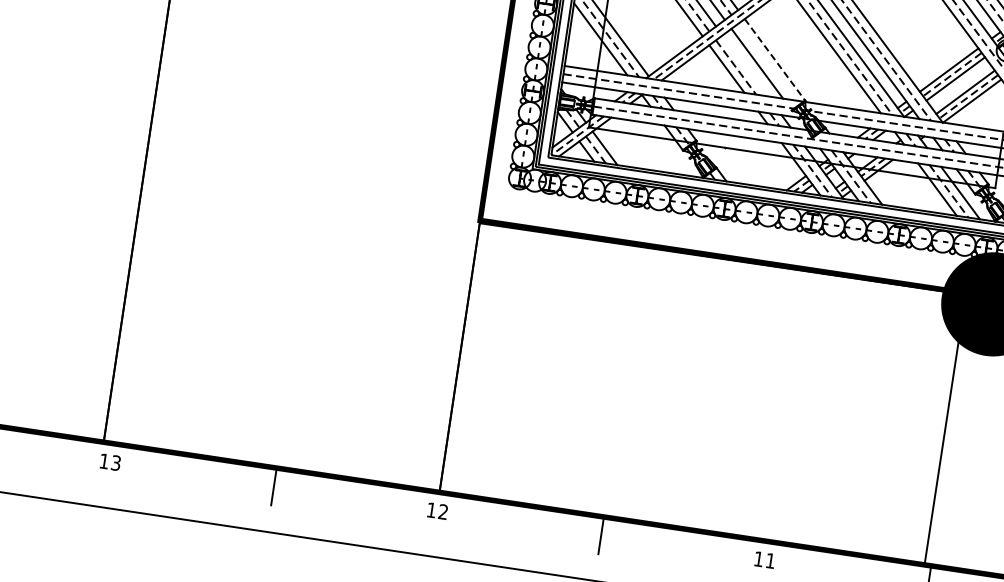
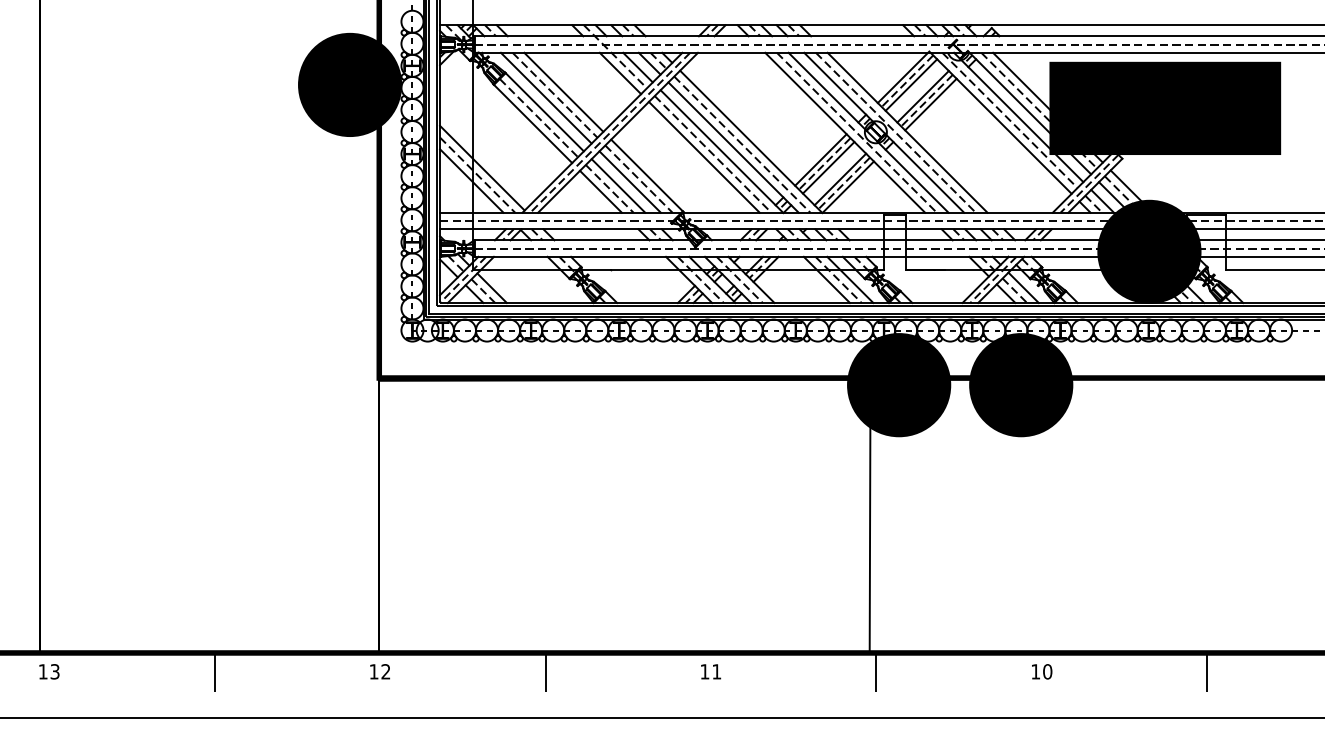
line: (775, 59) -> (647, 175), dashed -> solid
line: (766, 61) -> (638, 178), added
line: (745, 65) -> (618, 185), added

